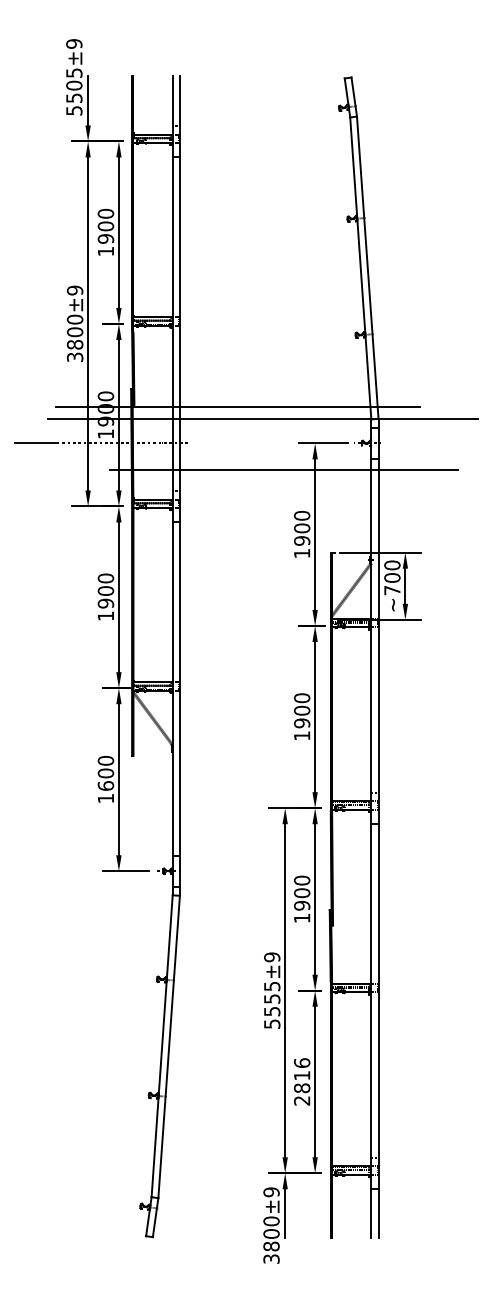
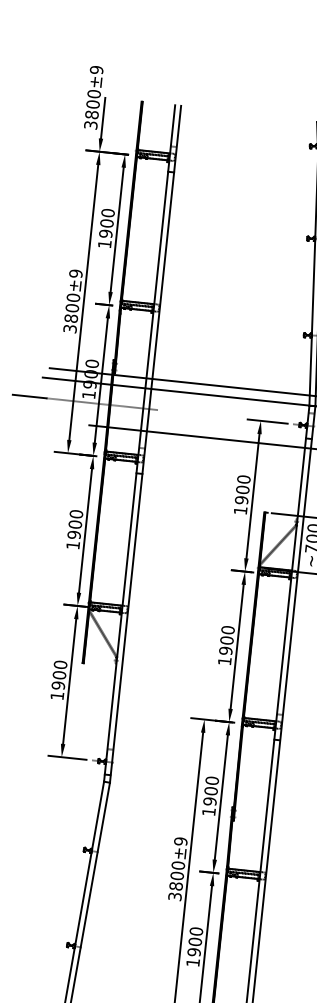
text: (74, 91) -> (92, 109), 5505±9 -> 3800±9
text: (105, 785) -> (58, 685), 1600 -> 1900
text: (272, 1004) -> (177, 880), 5555±9 -> 3800±9
text: (301, 1081) -> (194, 946), 2816 -> 1900

